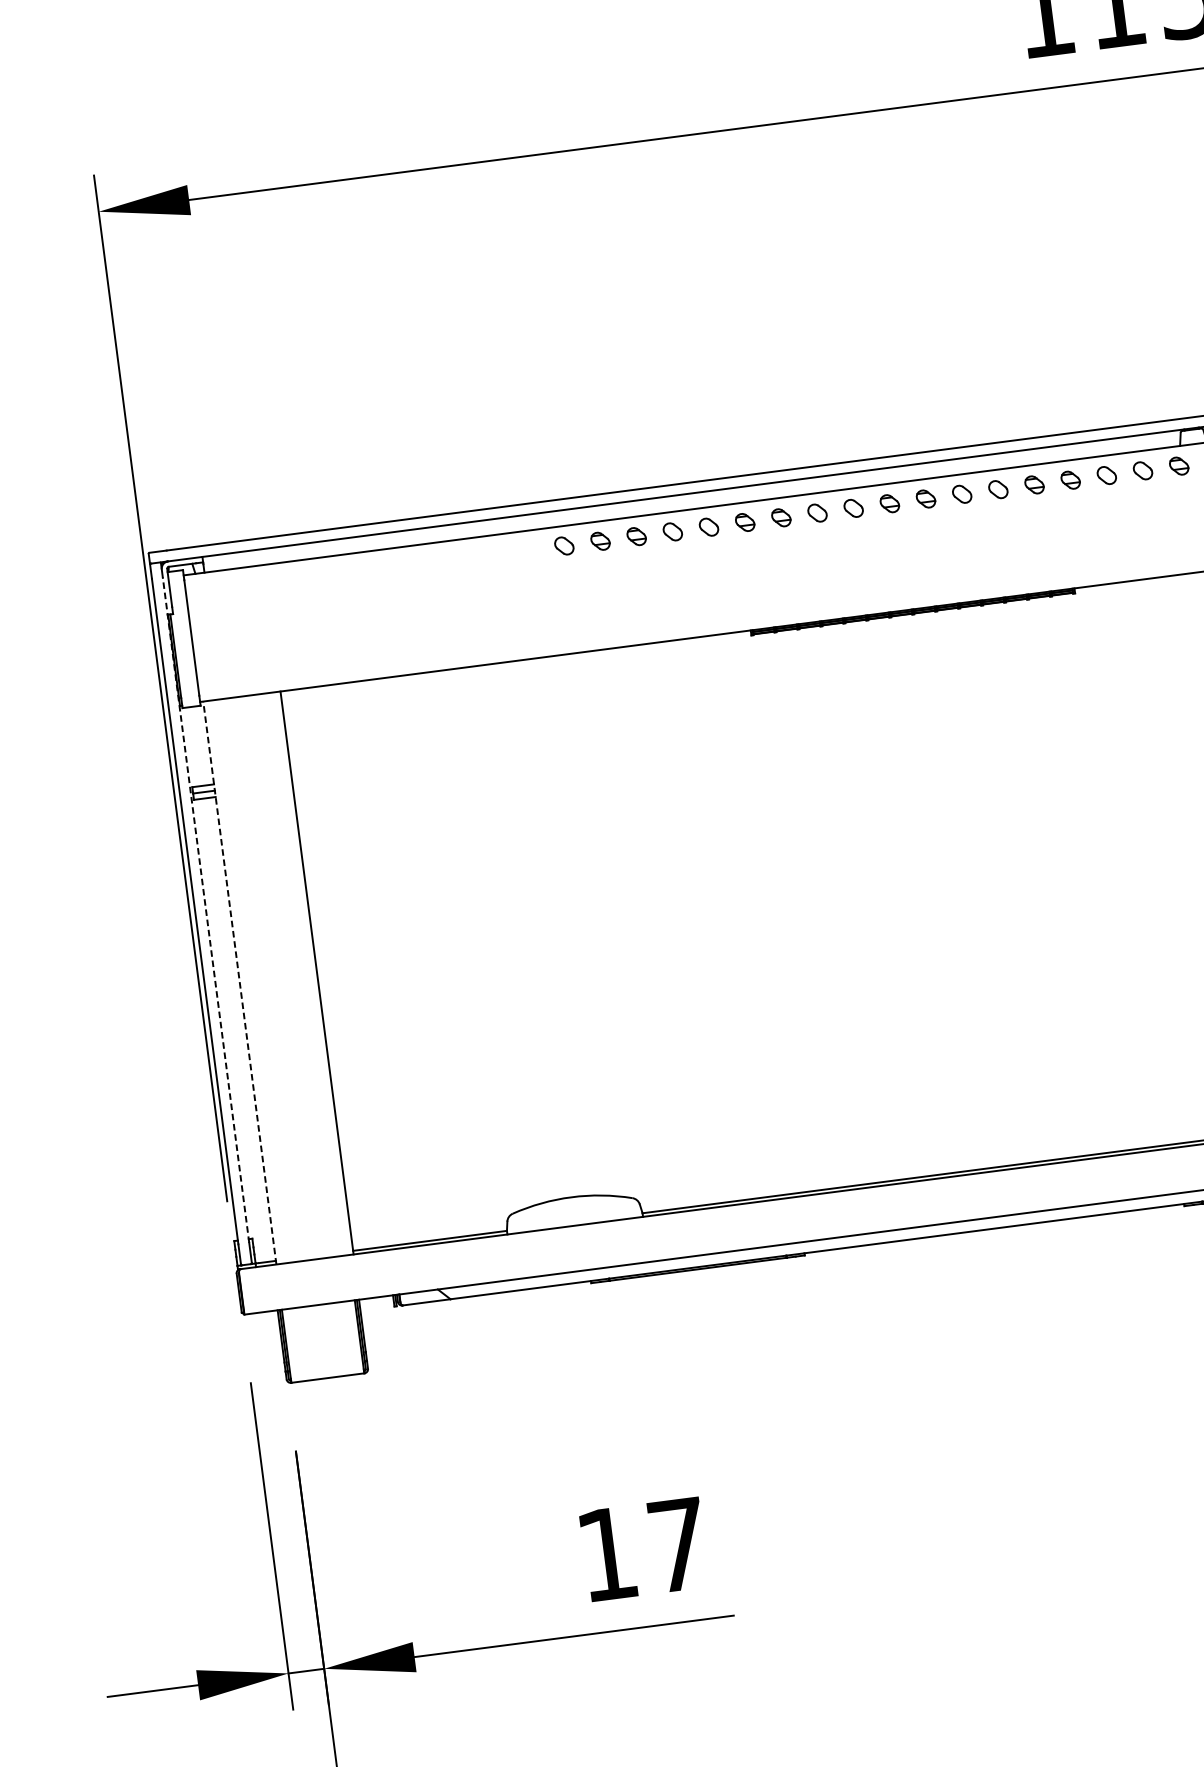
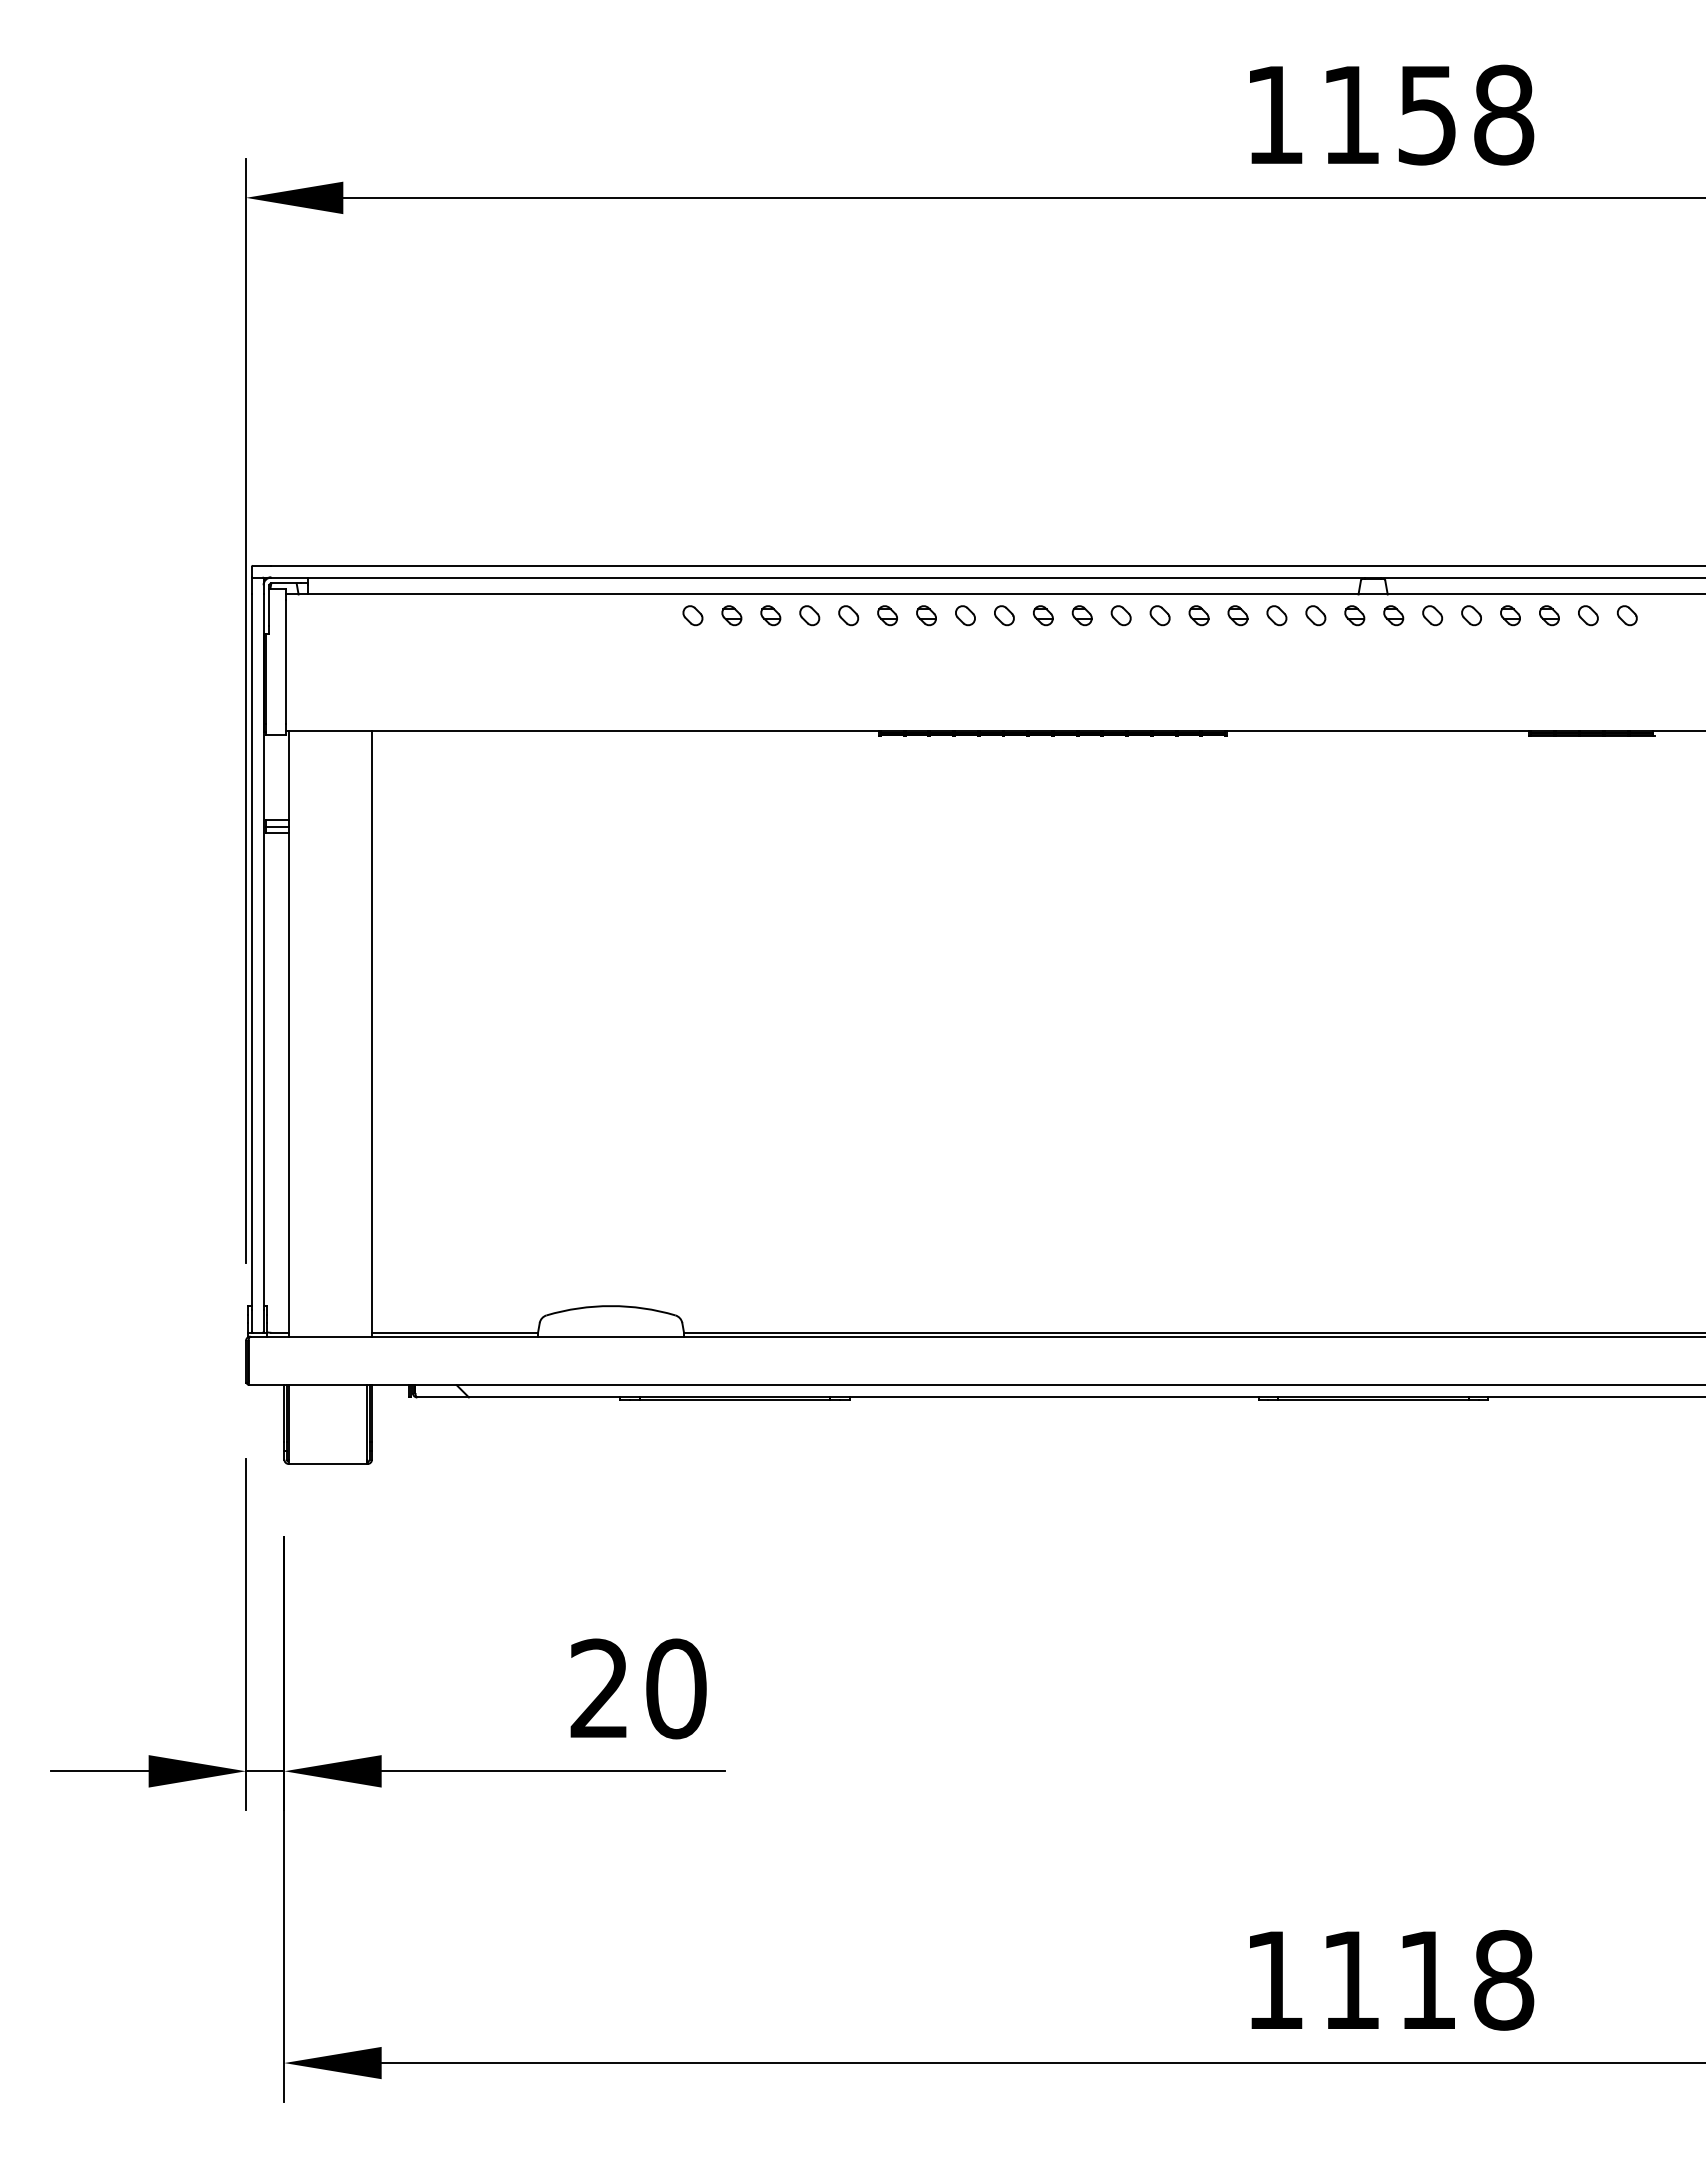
line: (205, 909) -> (263, 951), dashed -> solid
line: (239, 982) -> (289, 1033), dashed -> solid
text: (643, 1549) -> (638, 1688), 17 -> 20

